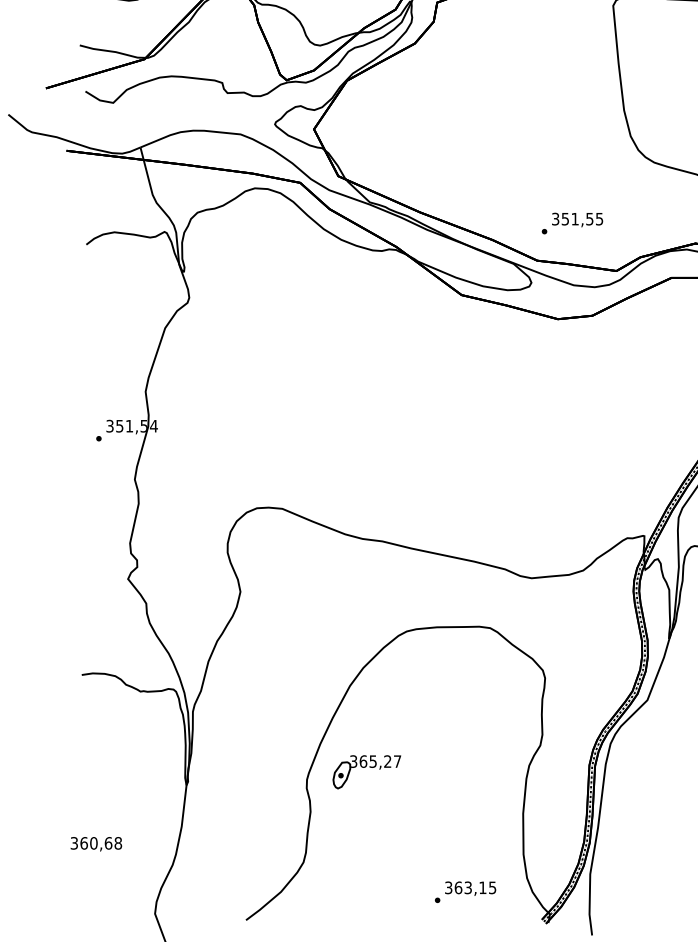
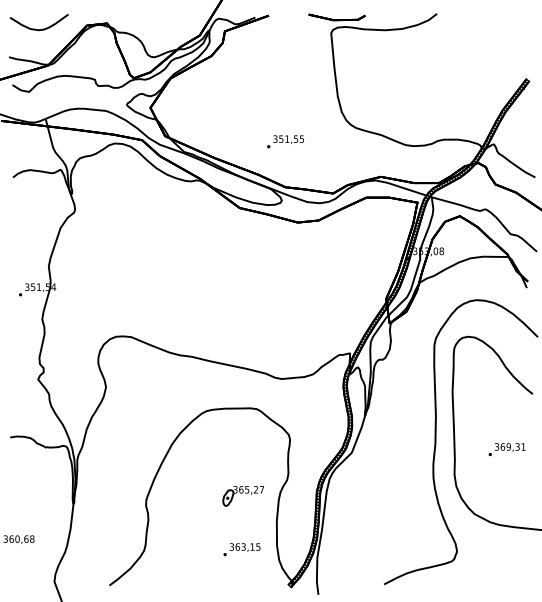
text: (572, 223) -> (285, 141), moved
part: (365, 772) -> (242, 496), moved
text: (464, 891) -> (241, 549), moved

